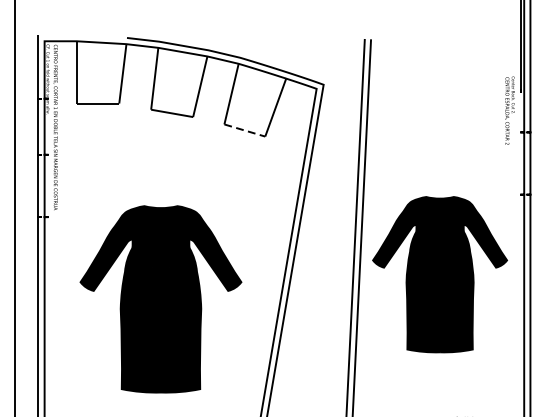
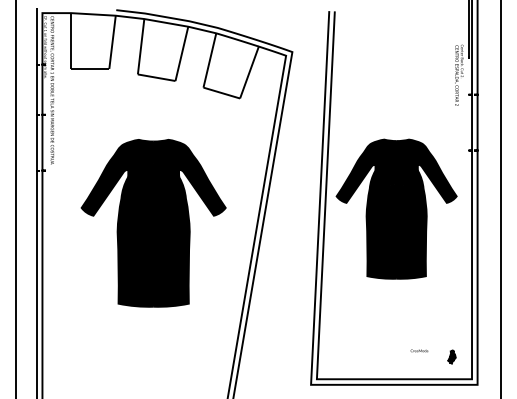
line: (245, 131) -> (222, 93), dashed -> solid
part: (439, 273) -> (396, 208), moved
part: (160, 299) -> (153, 223), moved

